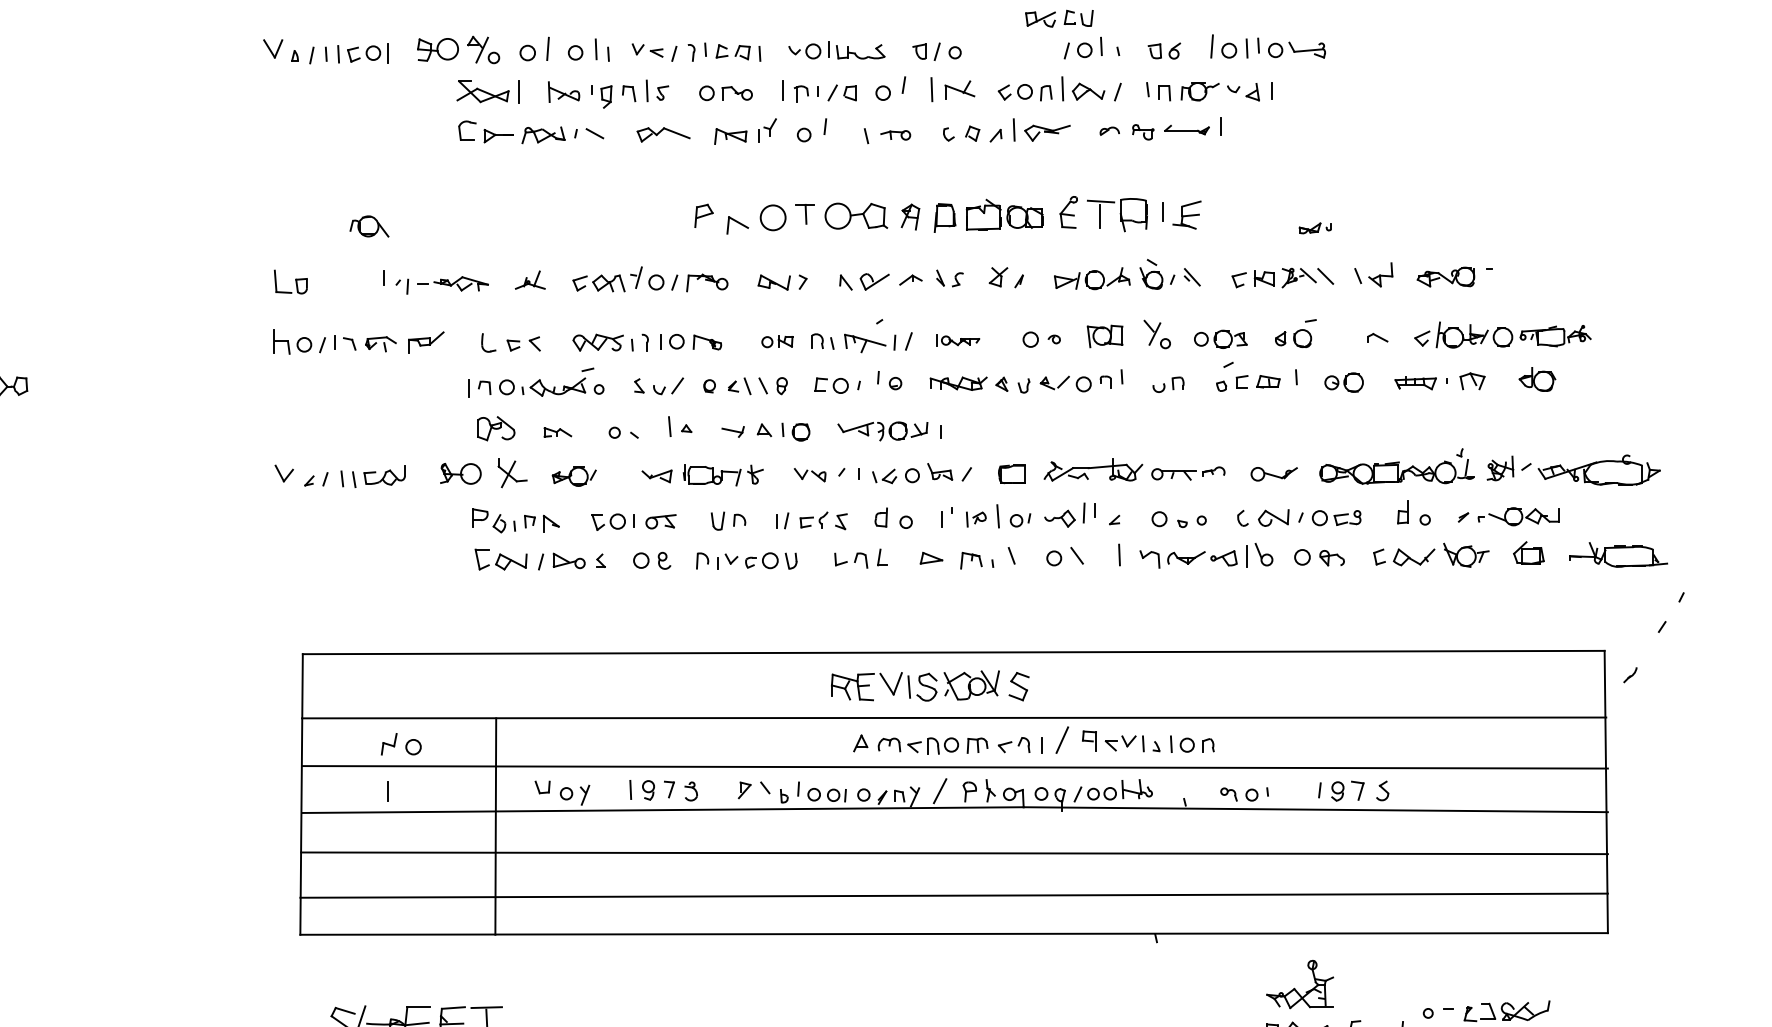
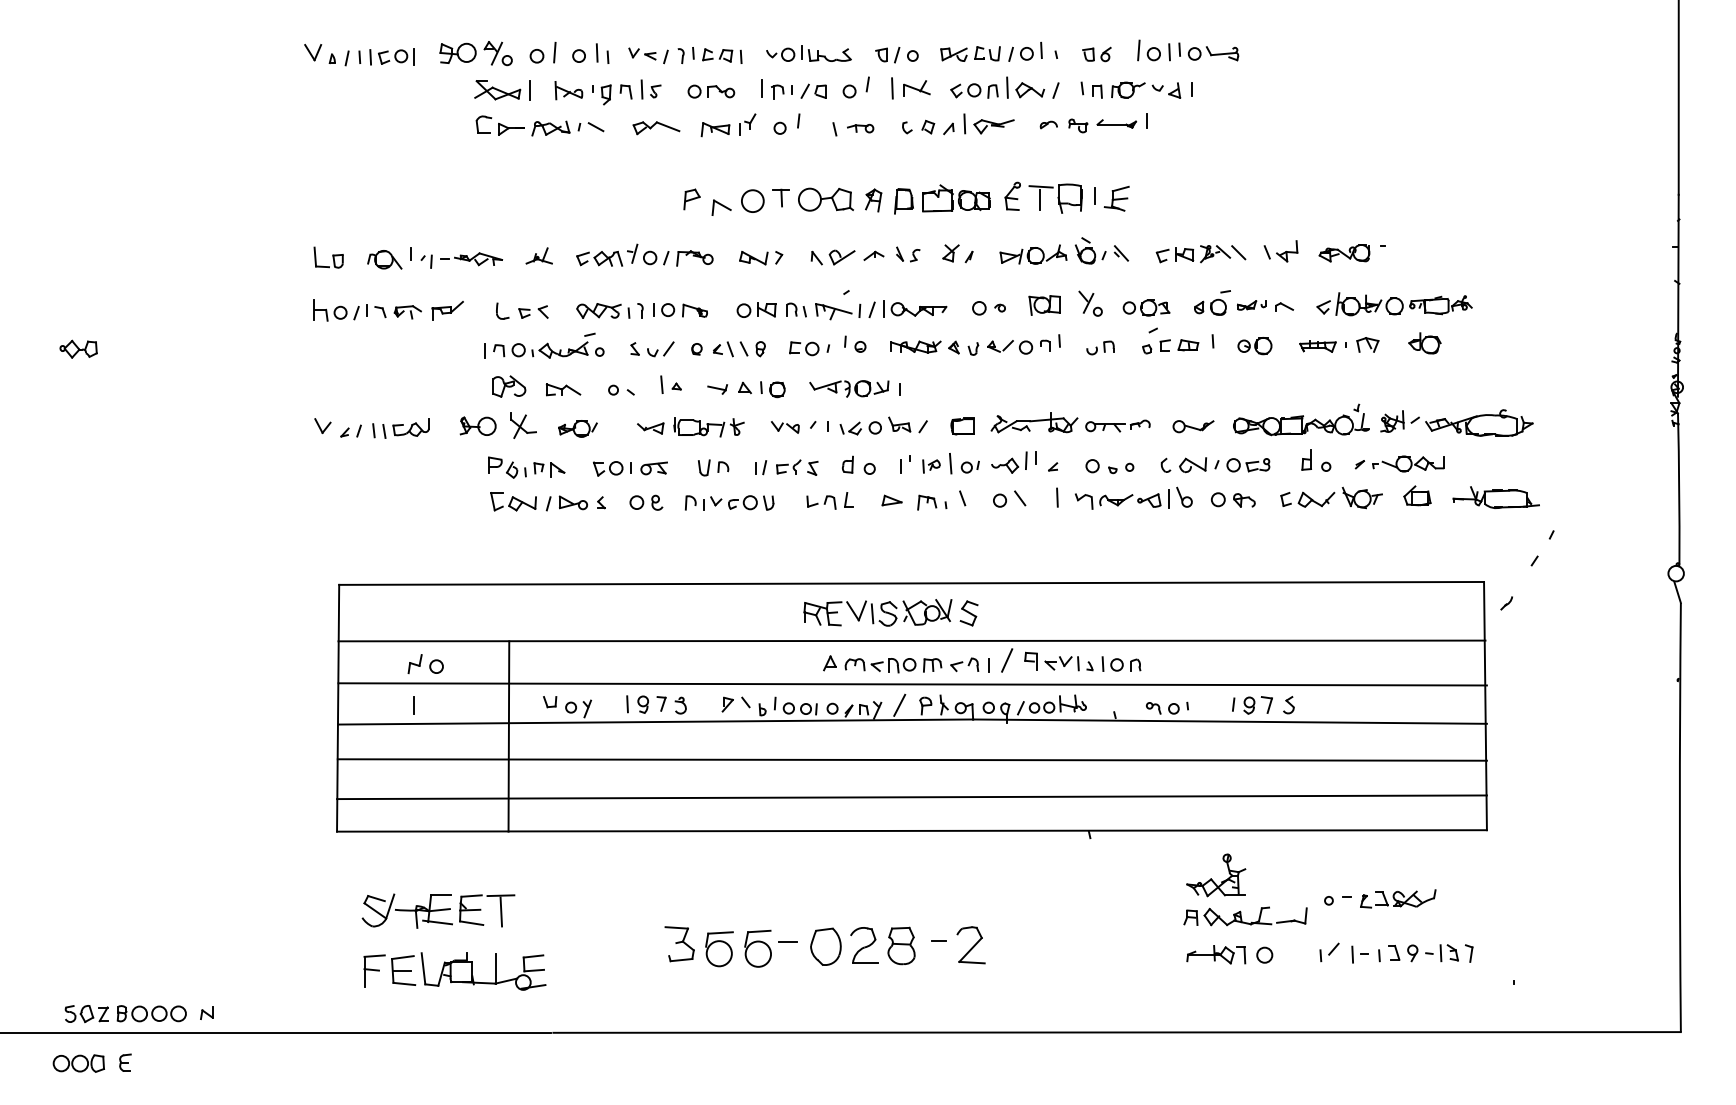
part: (1059, 18) -> (970, 53), moved
part: (369, 226) -> (384, 259), moved
part: (1315, 228) -> (1251, 305), moved
part: (958, 339) -> (915, 308), size x1.67
part: (777, 341) -> (756, 309), size x1.43
part: (557, 432) -> (563, 389), size x1.43

